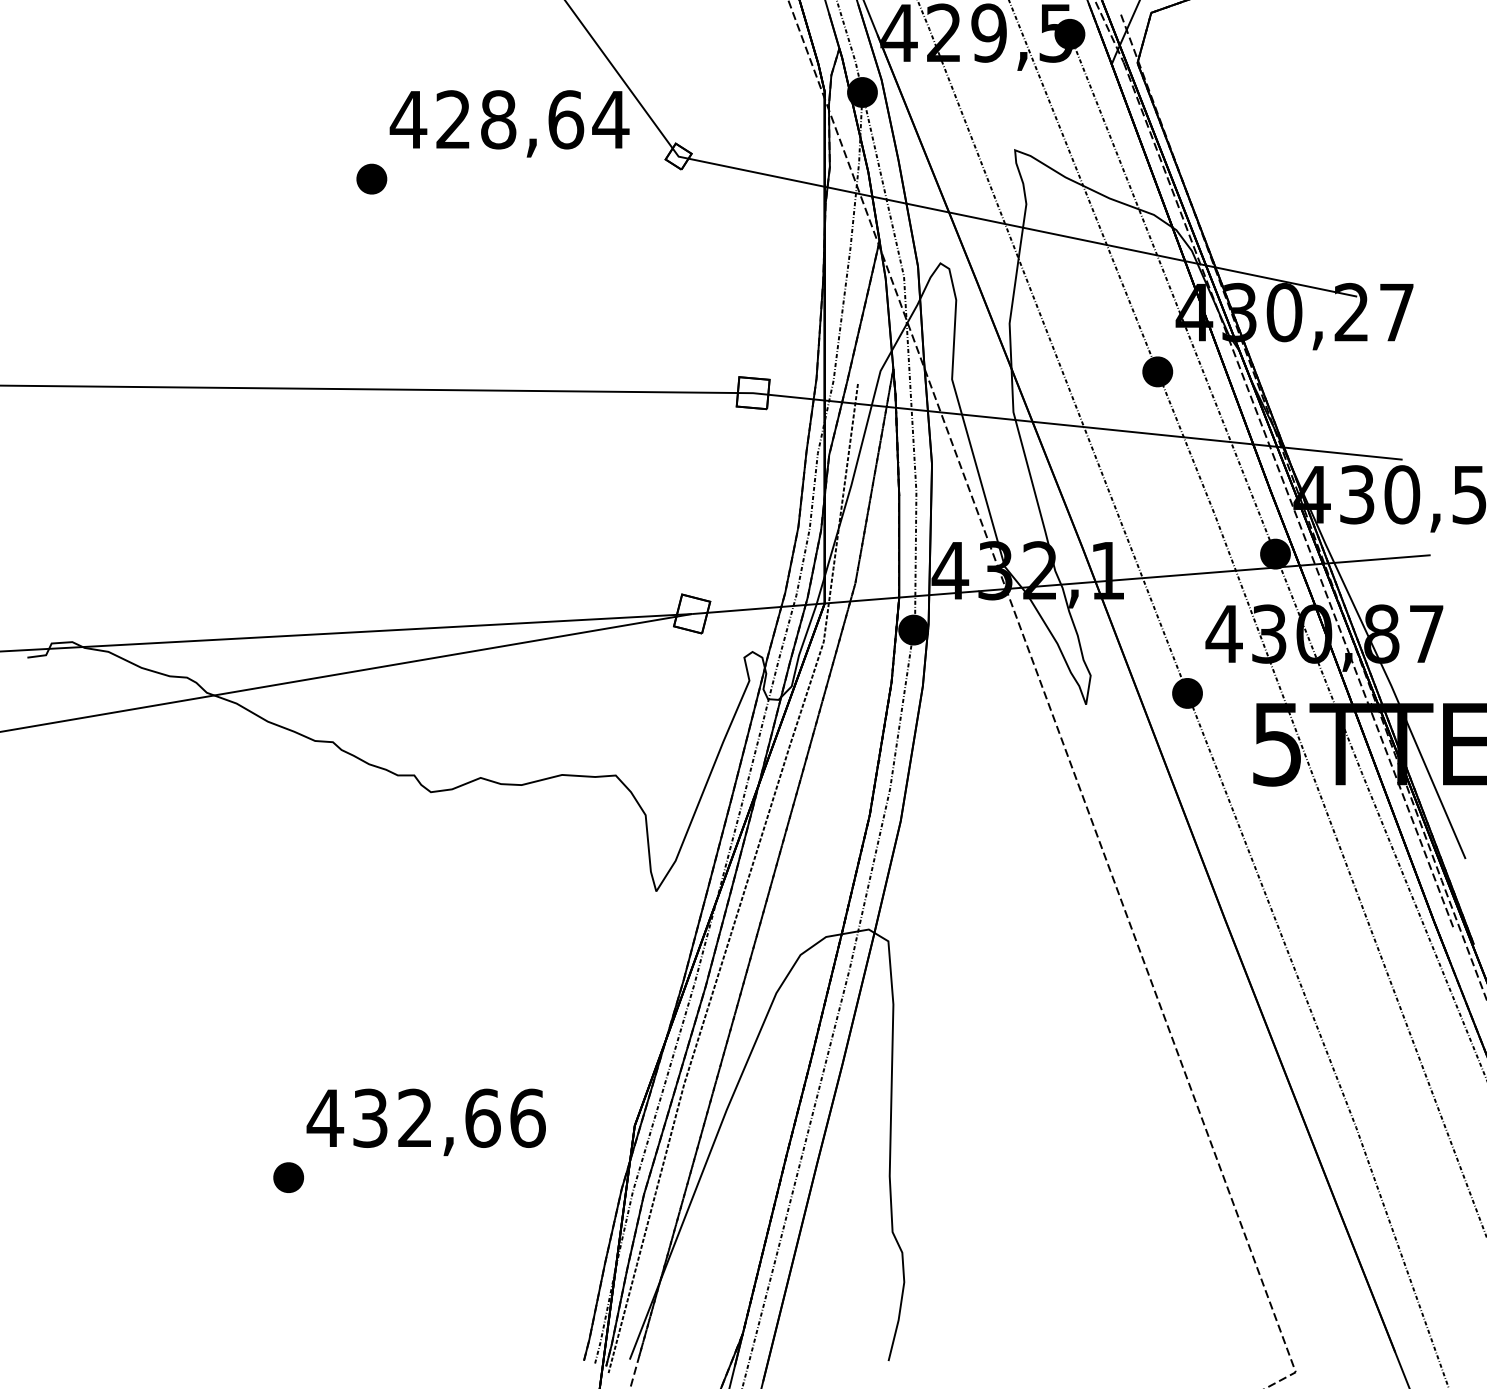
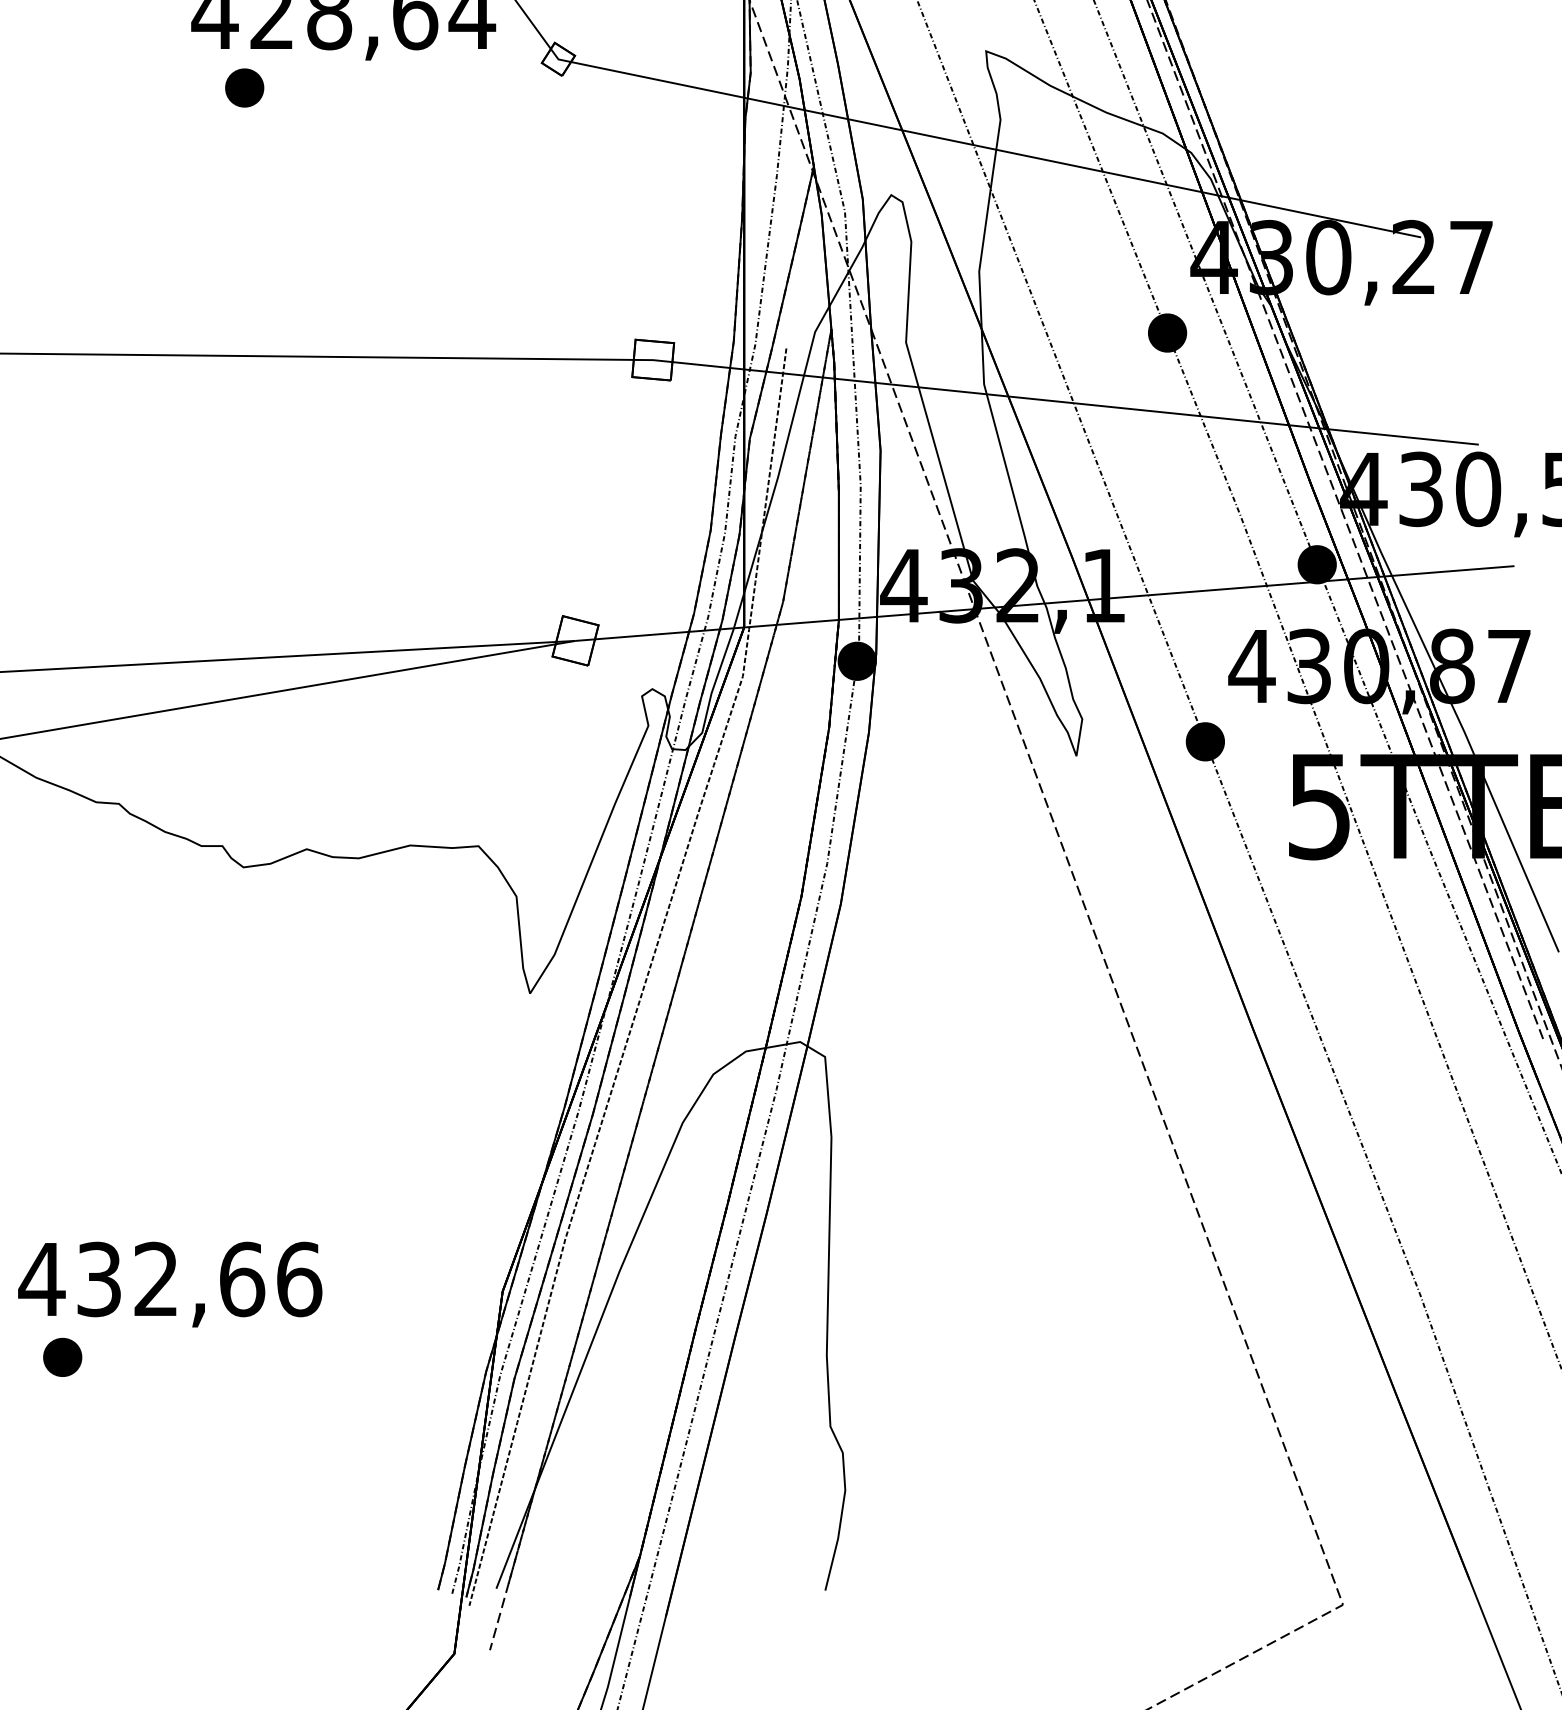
part: (371, 178) -> (244, 87), moved
text: (425, 1121) -> (169, 1283), moved

